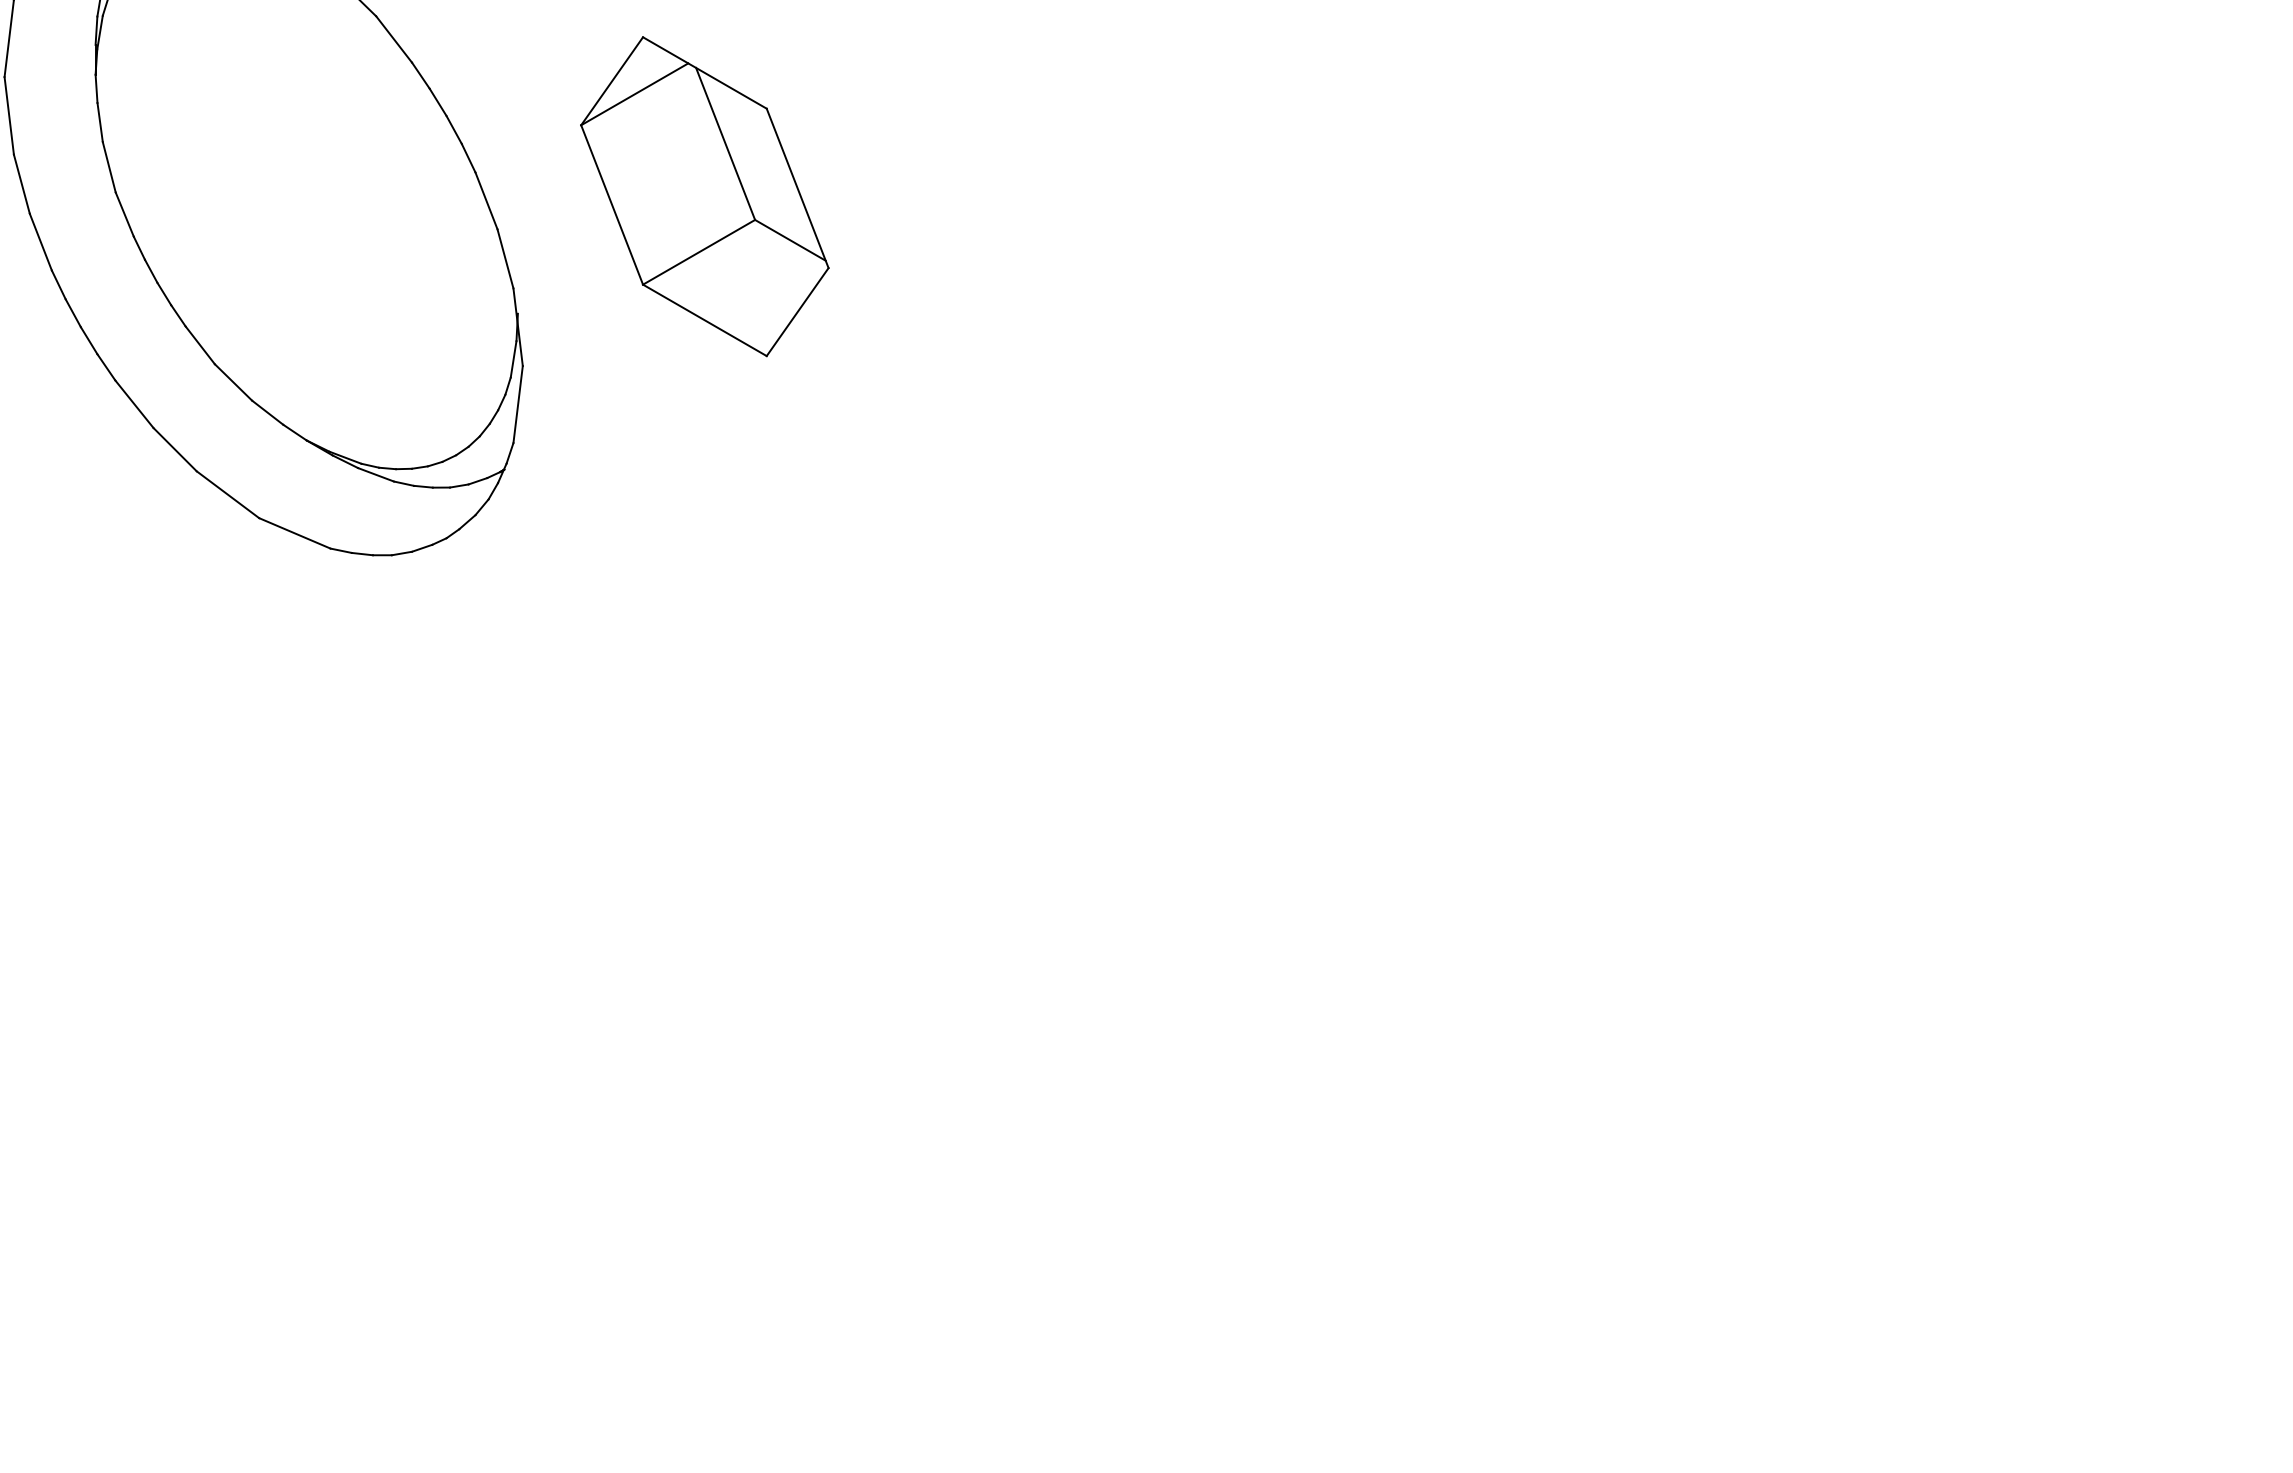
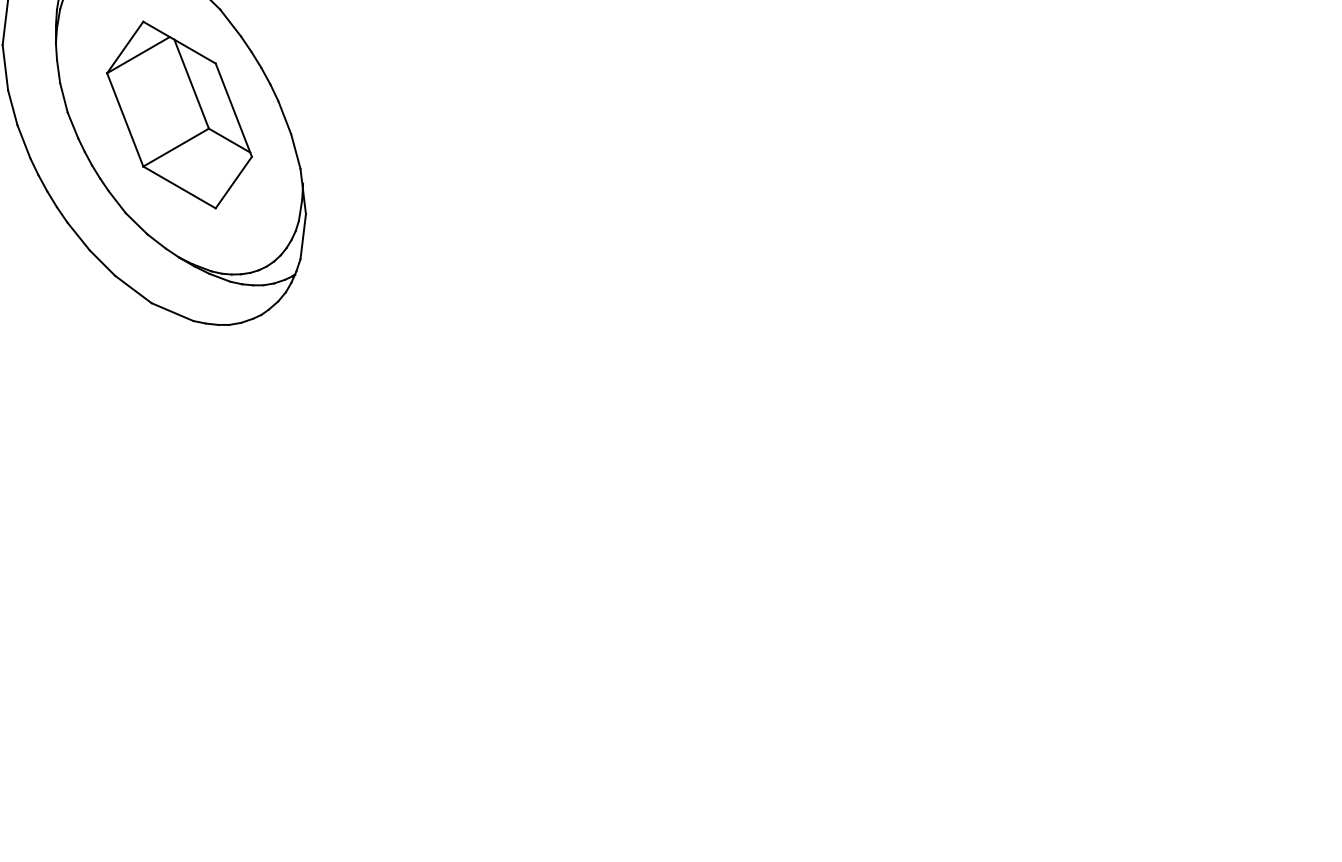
part: (704, 195) -> (179, 114), moved

